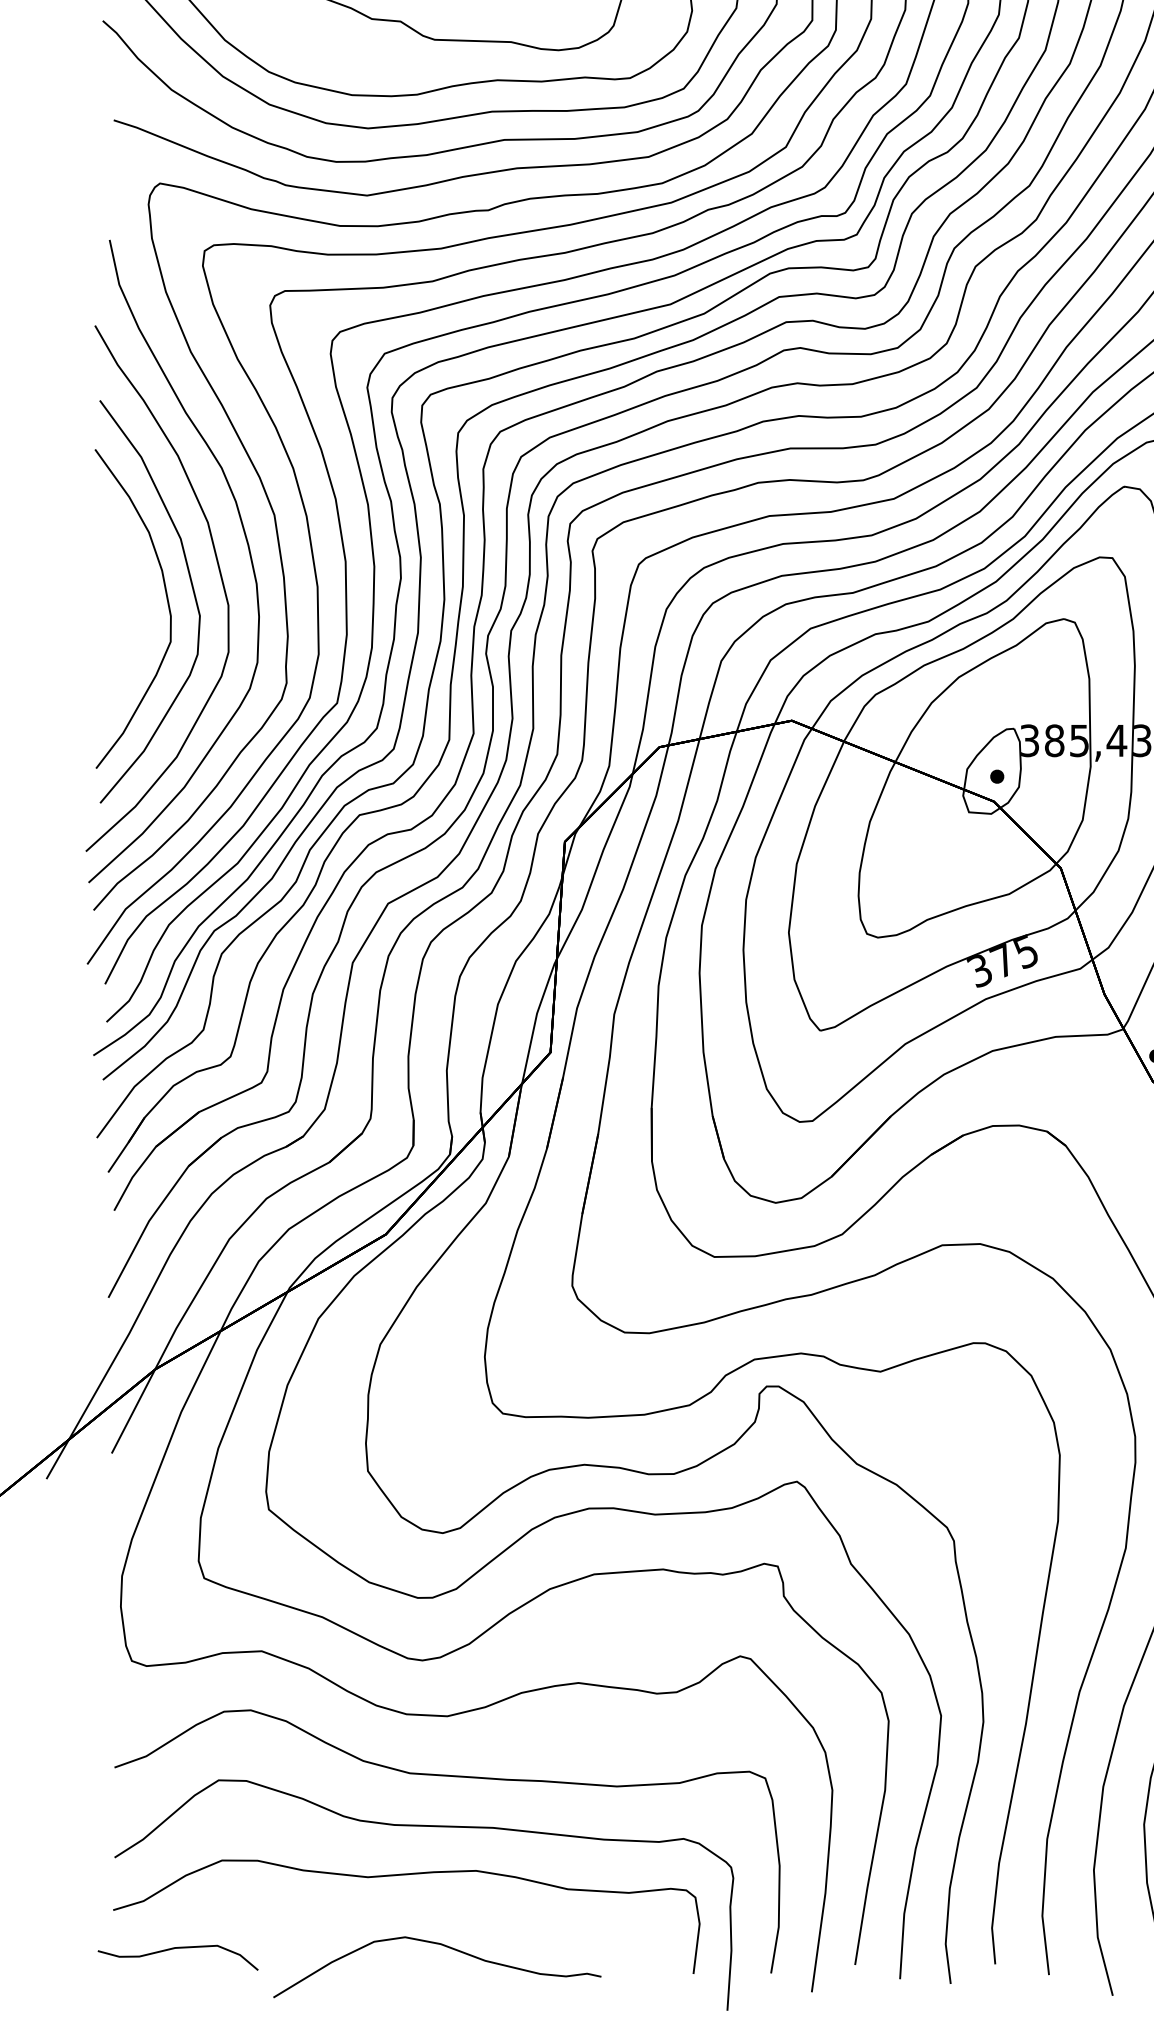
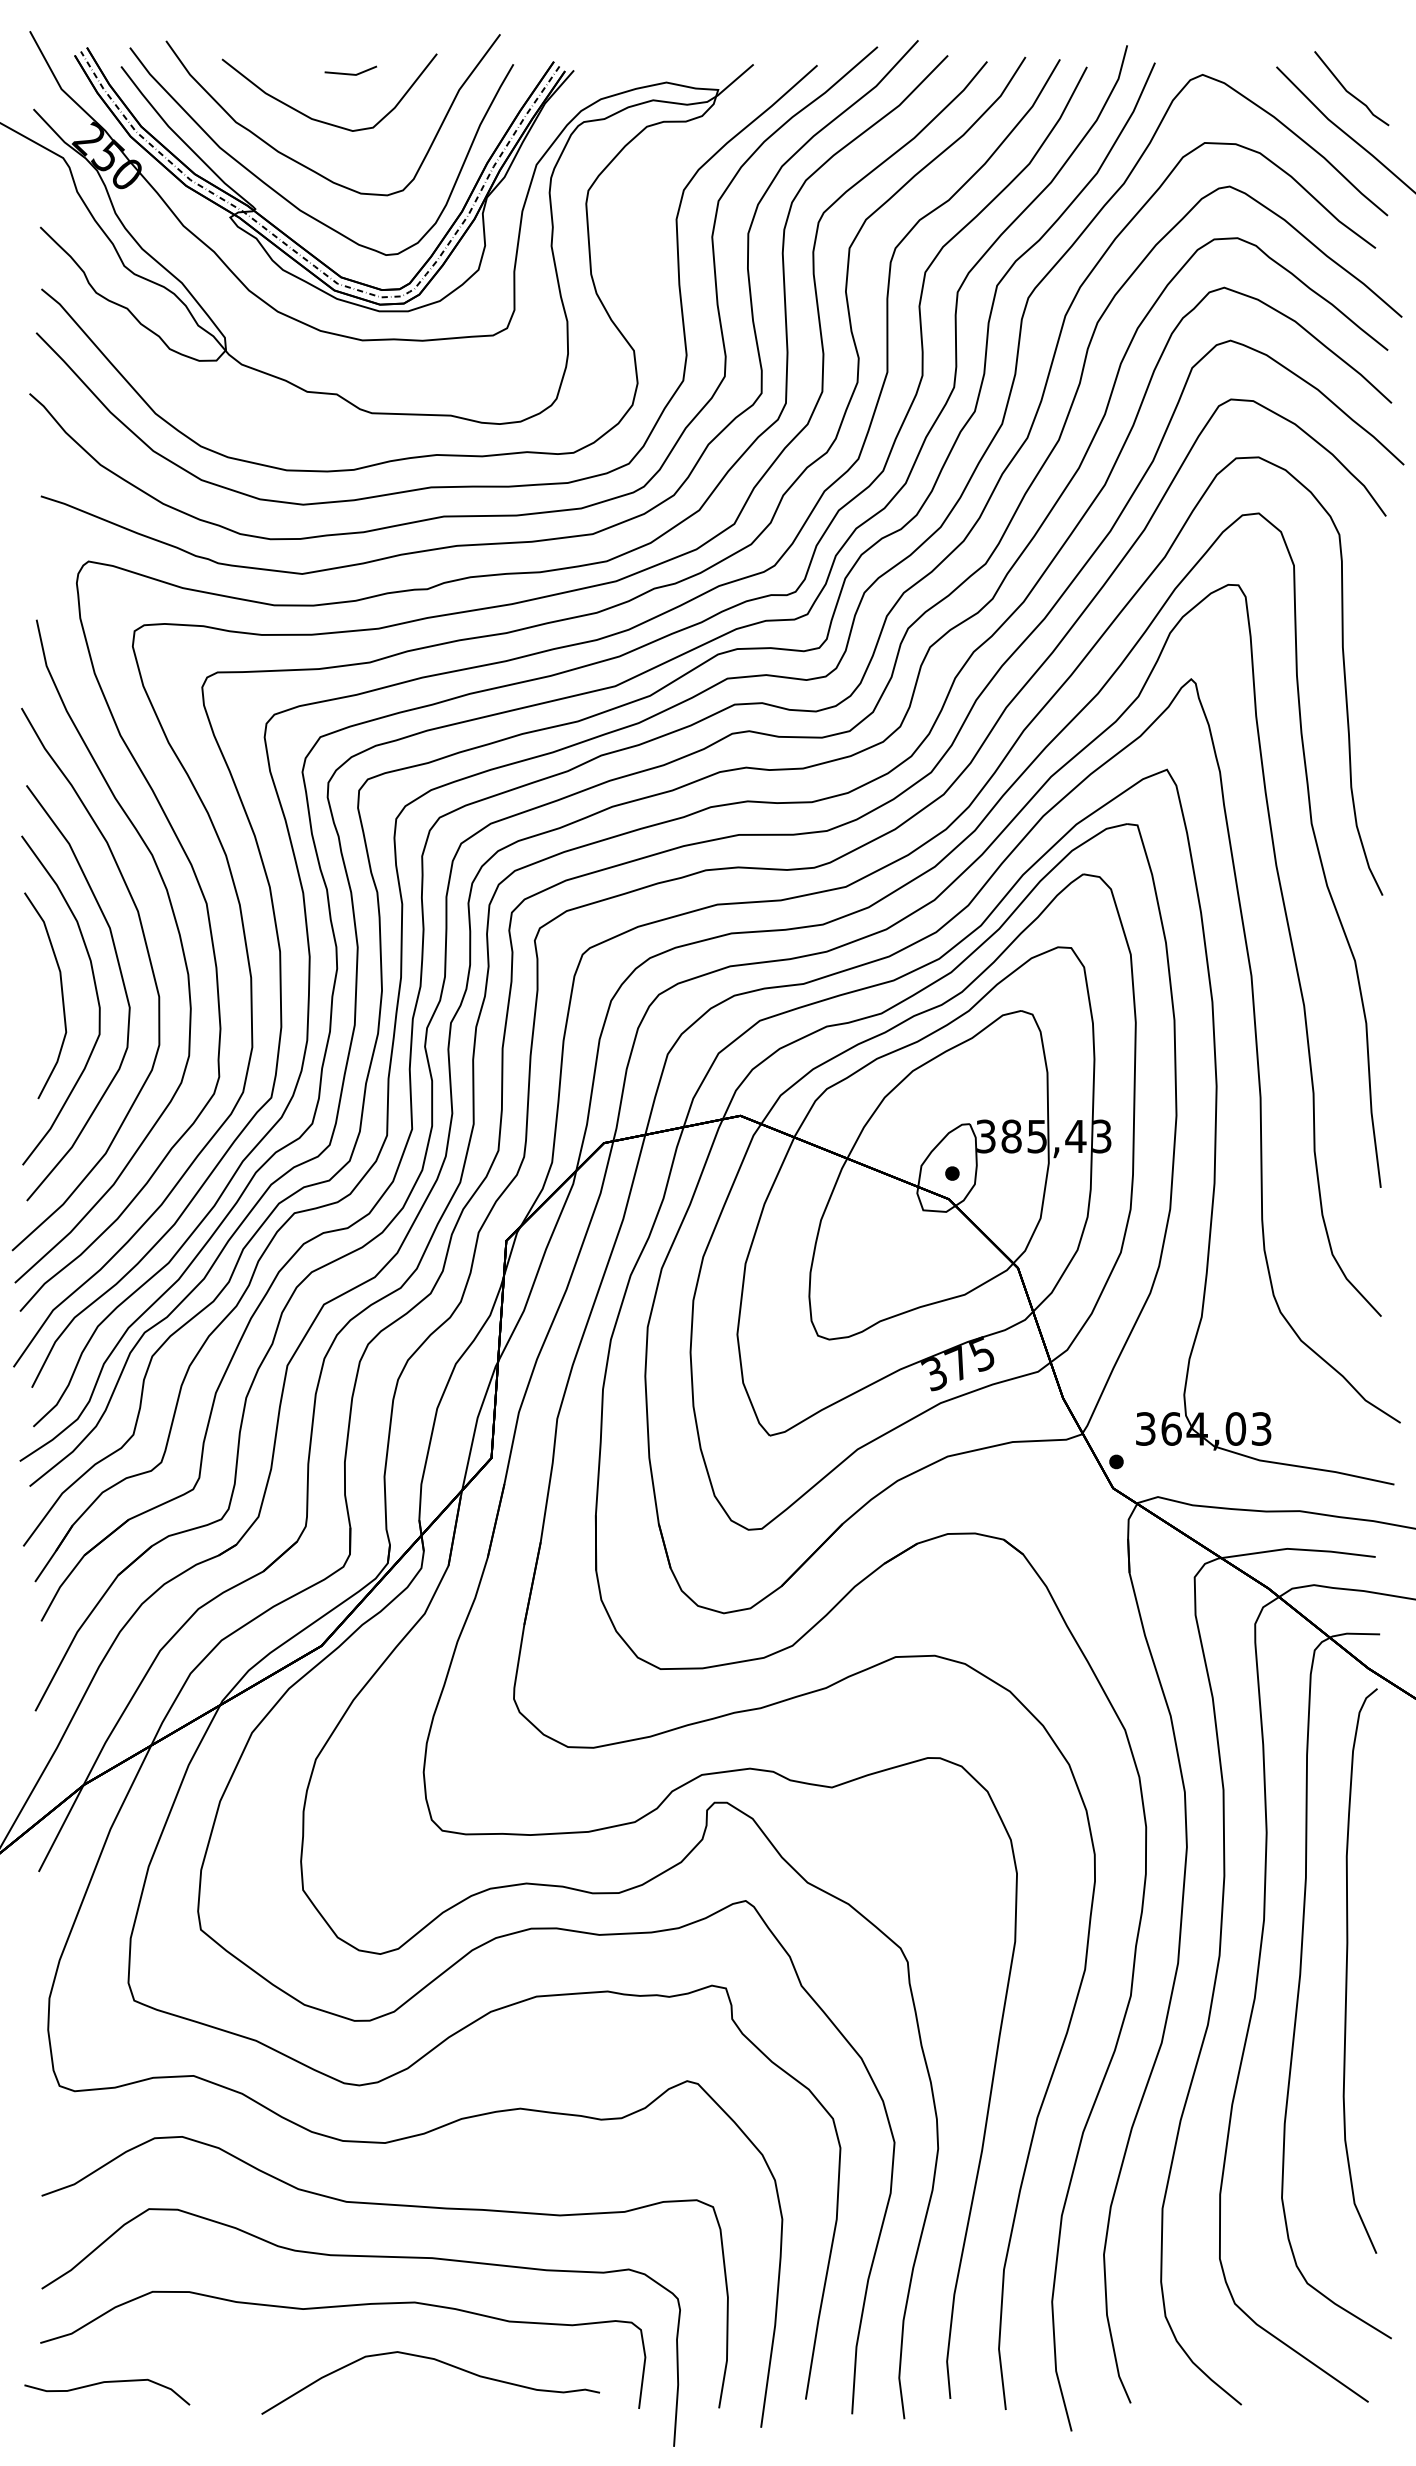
curve: (133, 604) -> (61, 995), added
curve: (443, 1946) -> (437, 2361), moved

